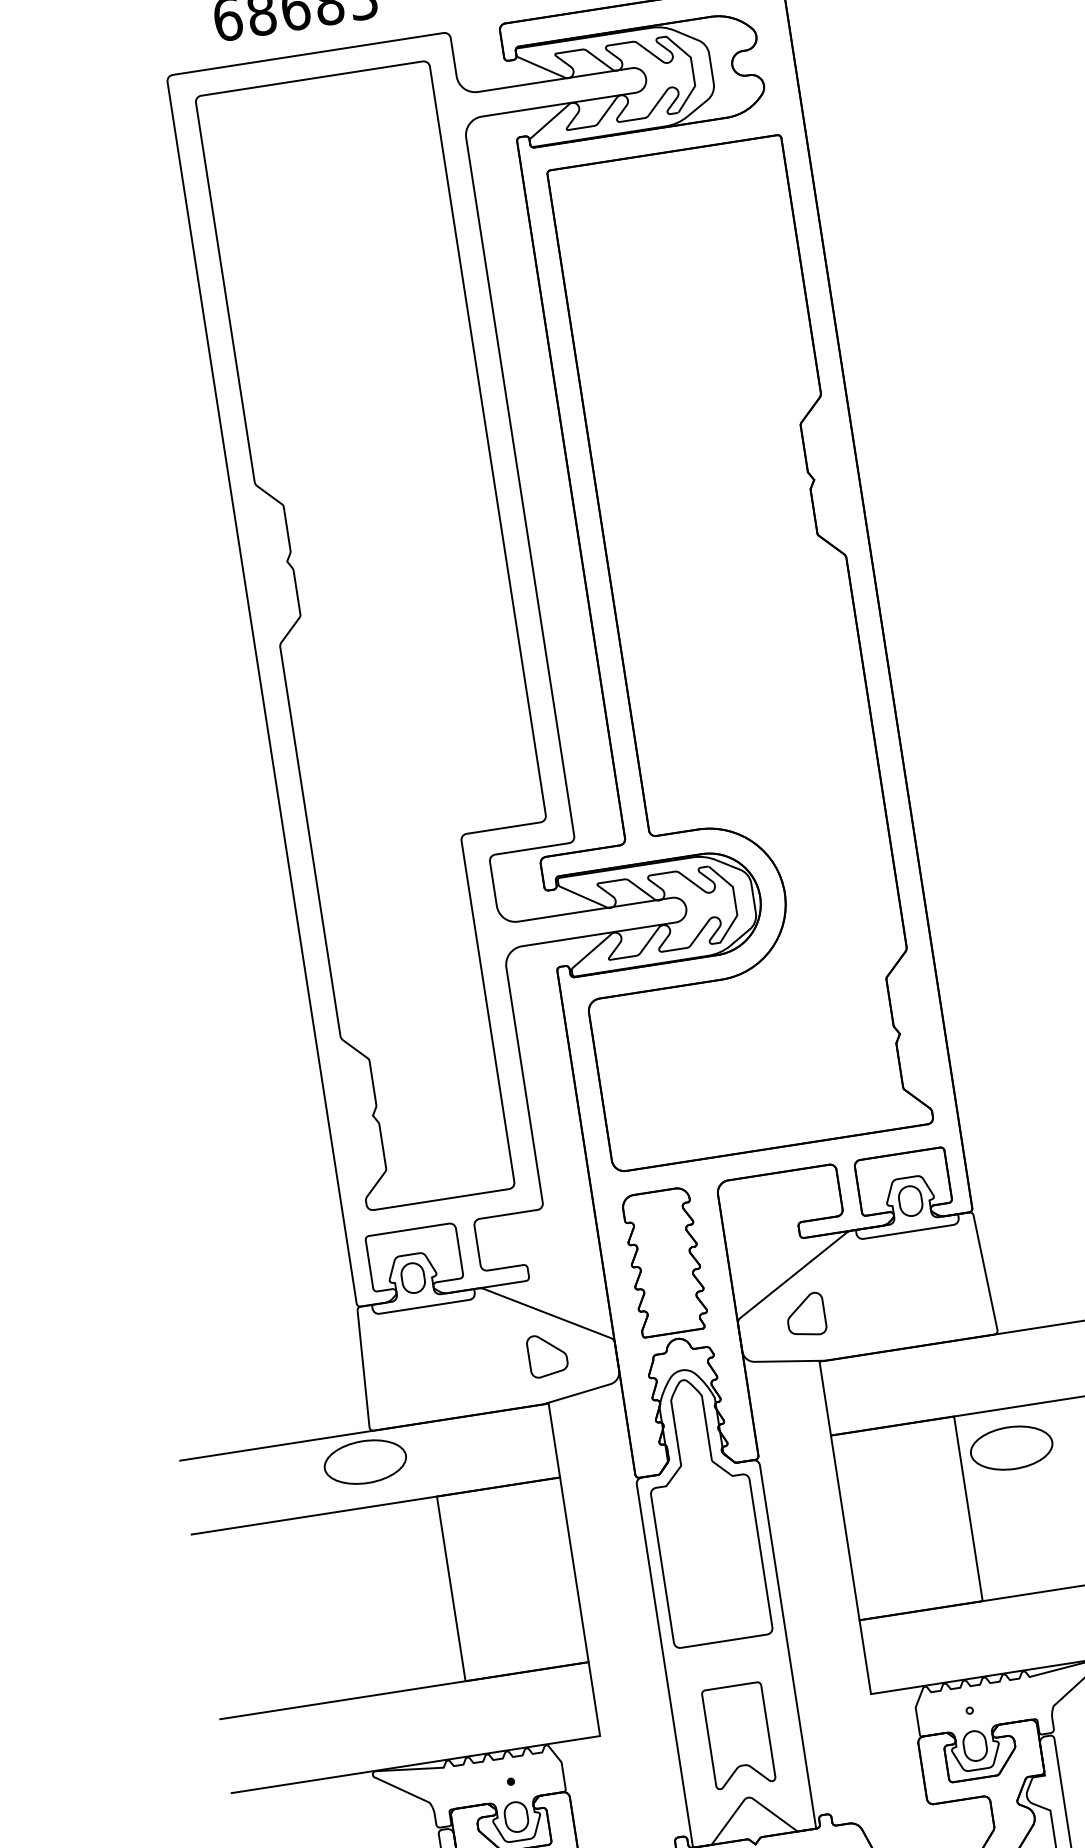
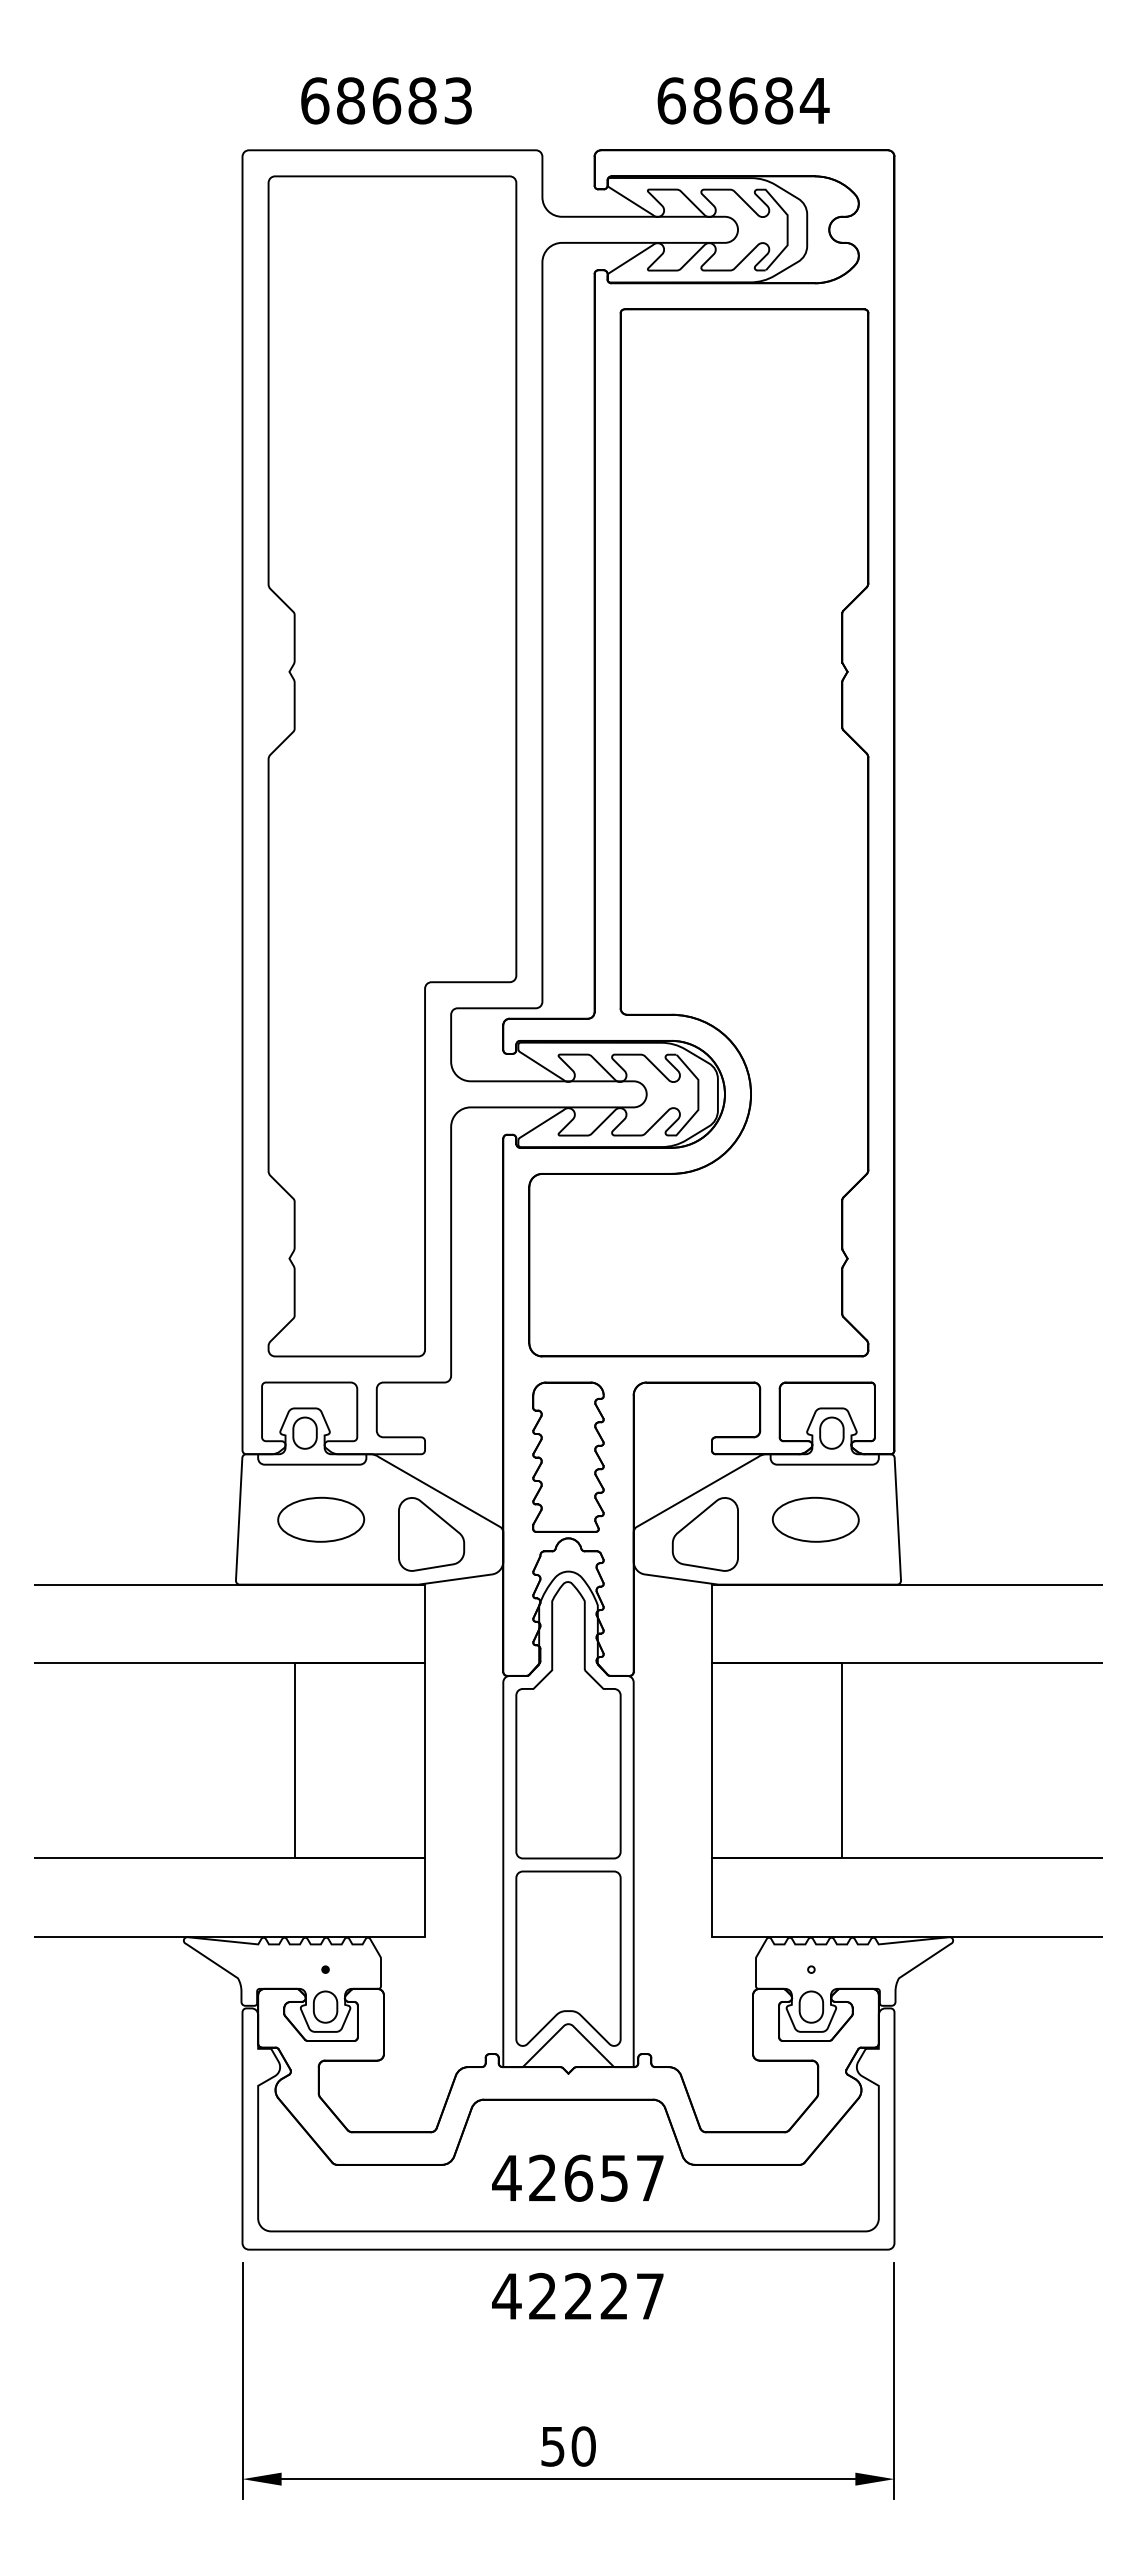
part: (805, 1315) -> (704, 1534), size x1.67
part: (547, 1355) -> (431, 1534), size x1.67
part: (1011, 1447) -> (815, 1519), moved
part: (365, 1461) -> (321, 1519), moved
part: (738, 1735) -> (568, 1958), size x1.67

